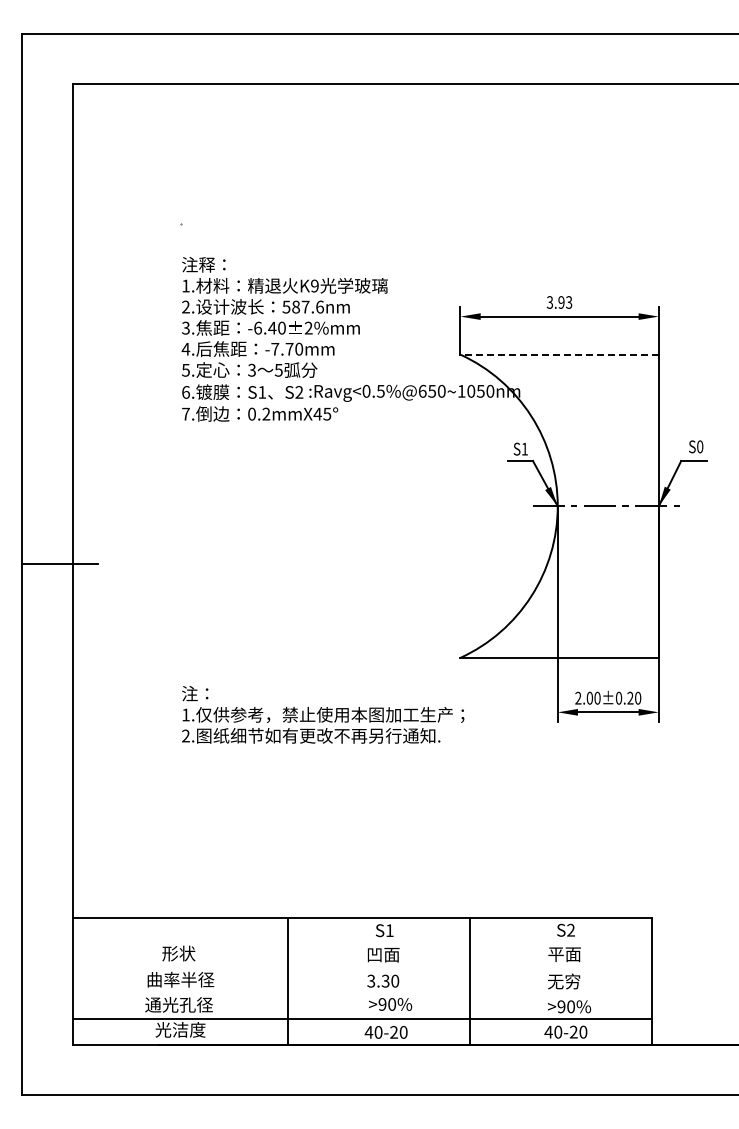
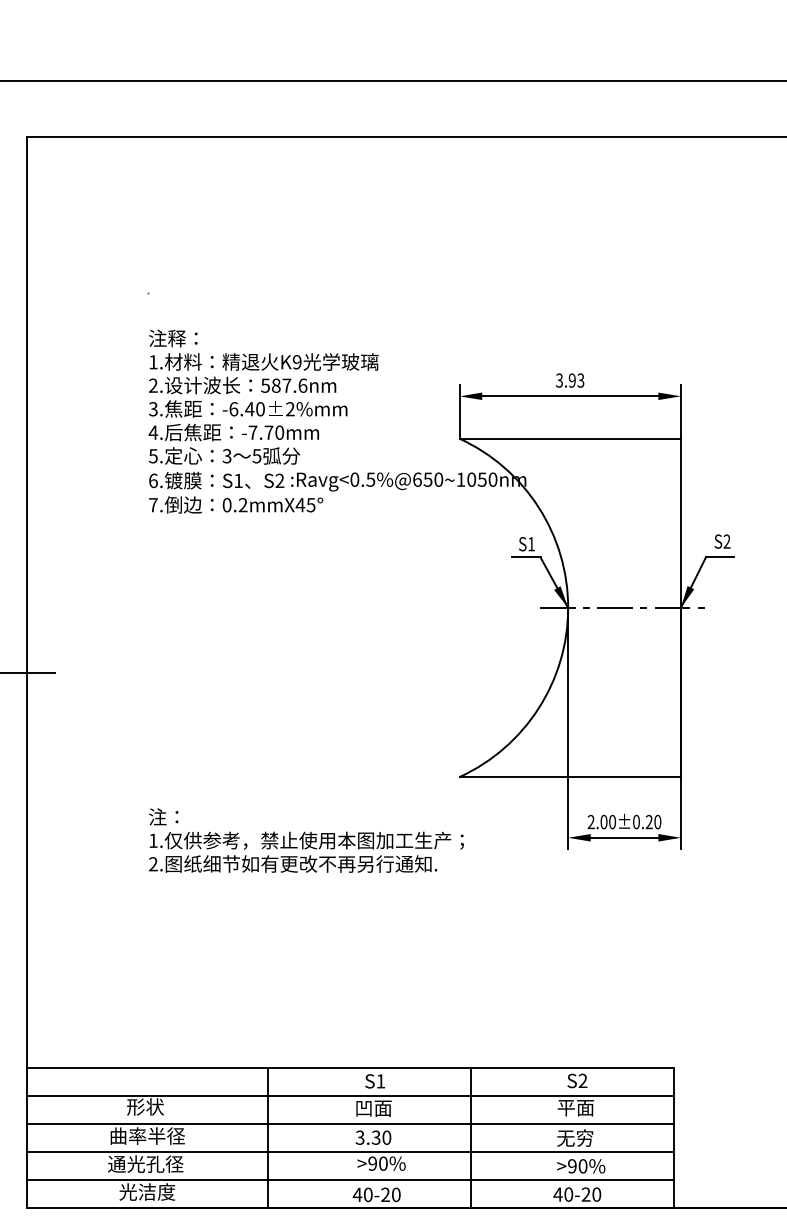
line: (559, 354) -> (570, 438), dashed -> solid
text: (700, 446) -> (727, 541), S0 -> S2
line: (362, 943) -> (350, 1095), added
line: (362, 968) -> (350, 1123), added
line: (362, 994) -> (350, 1152), added

